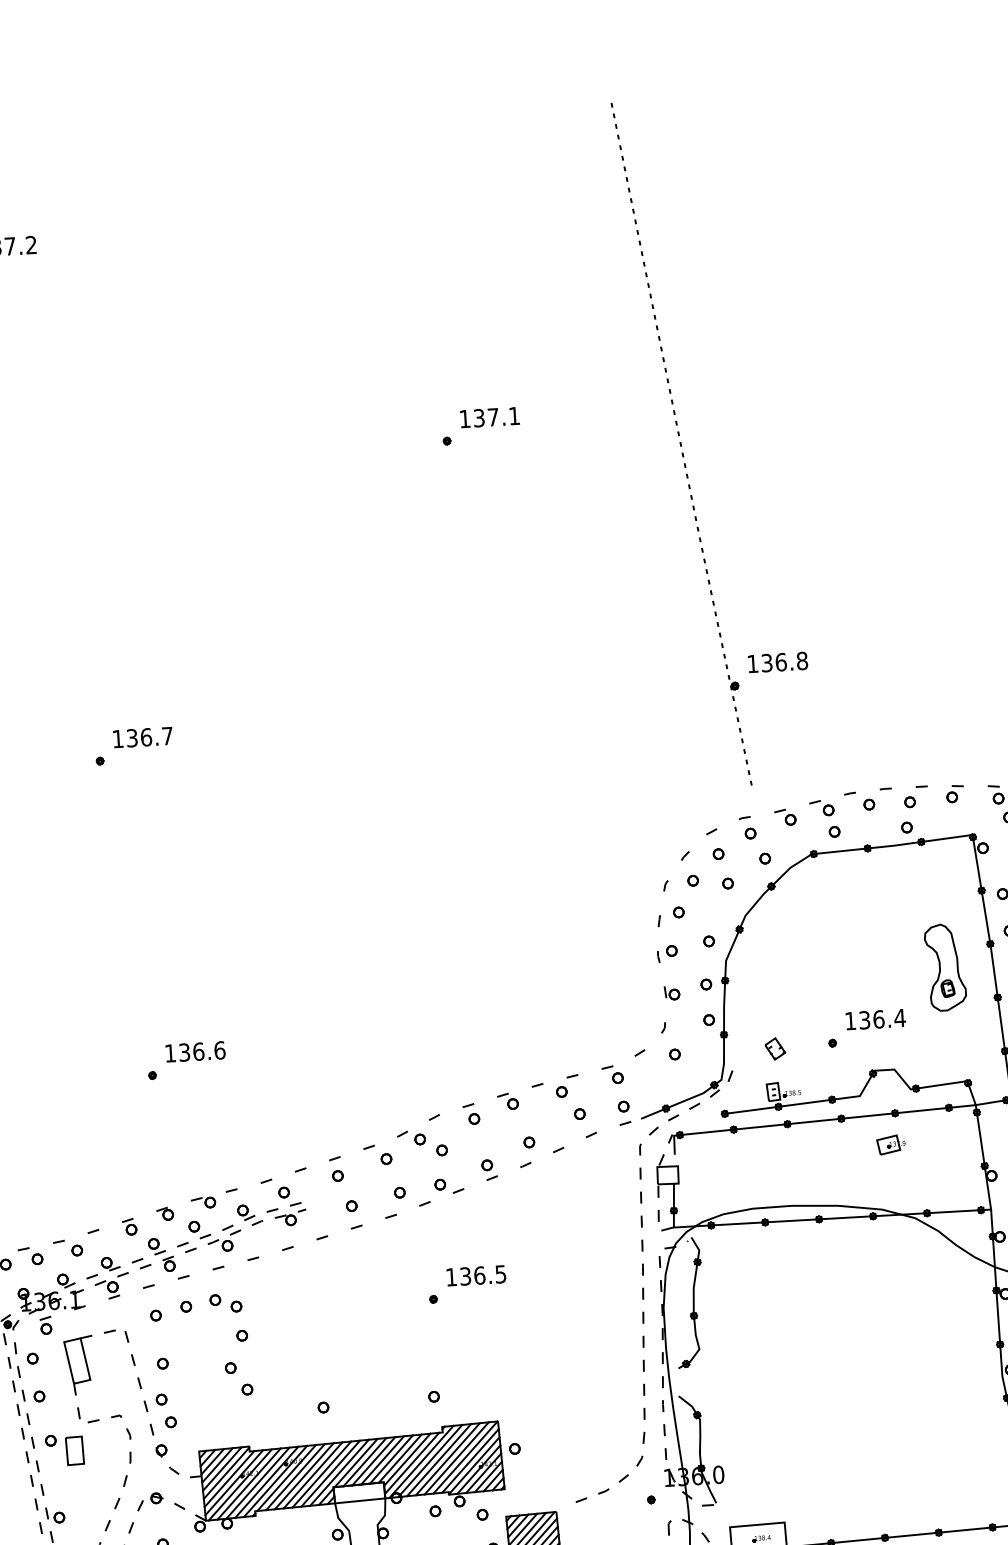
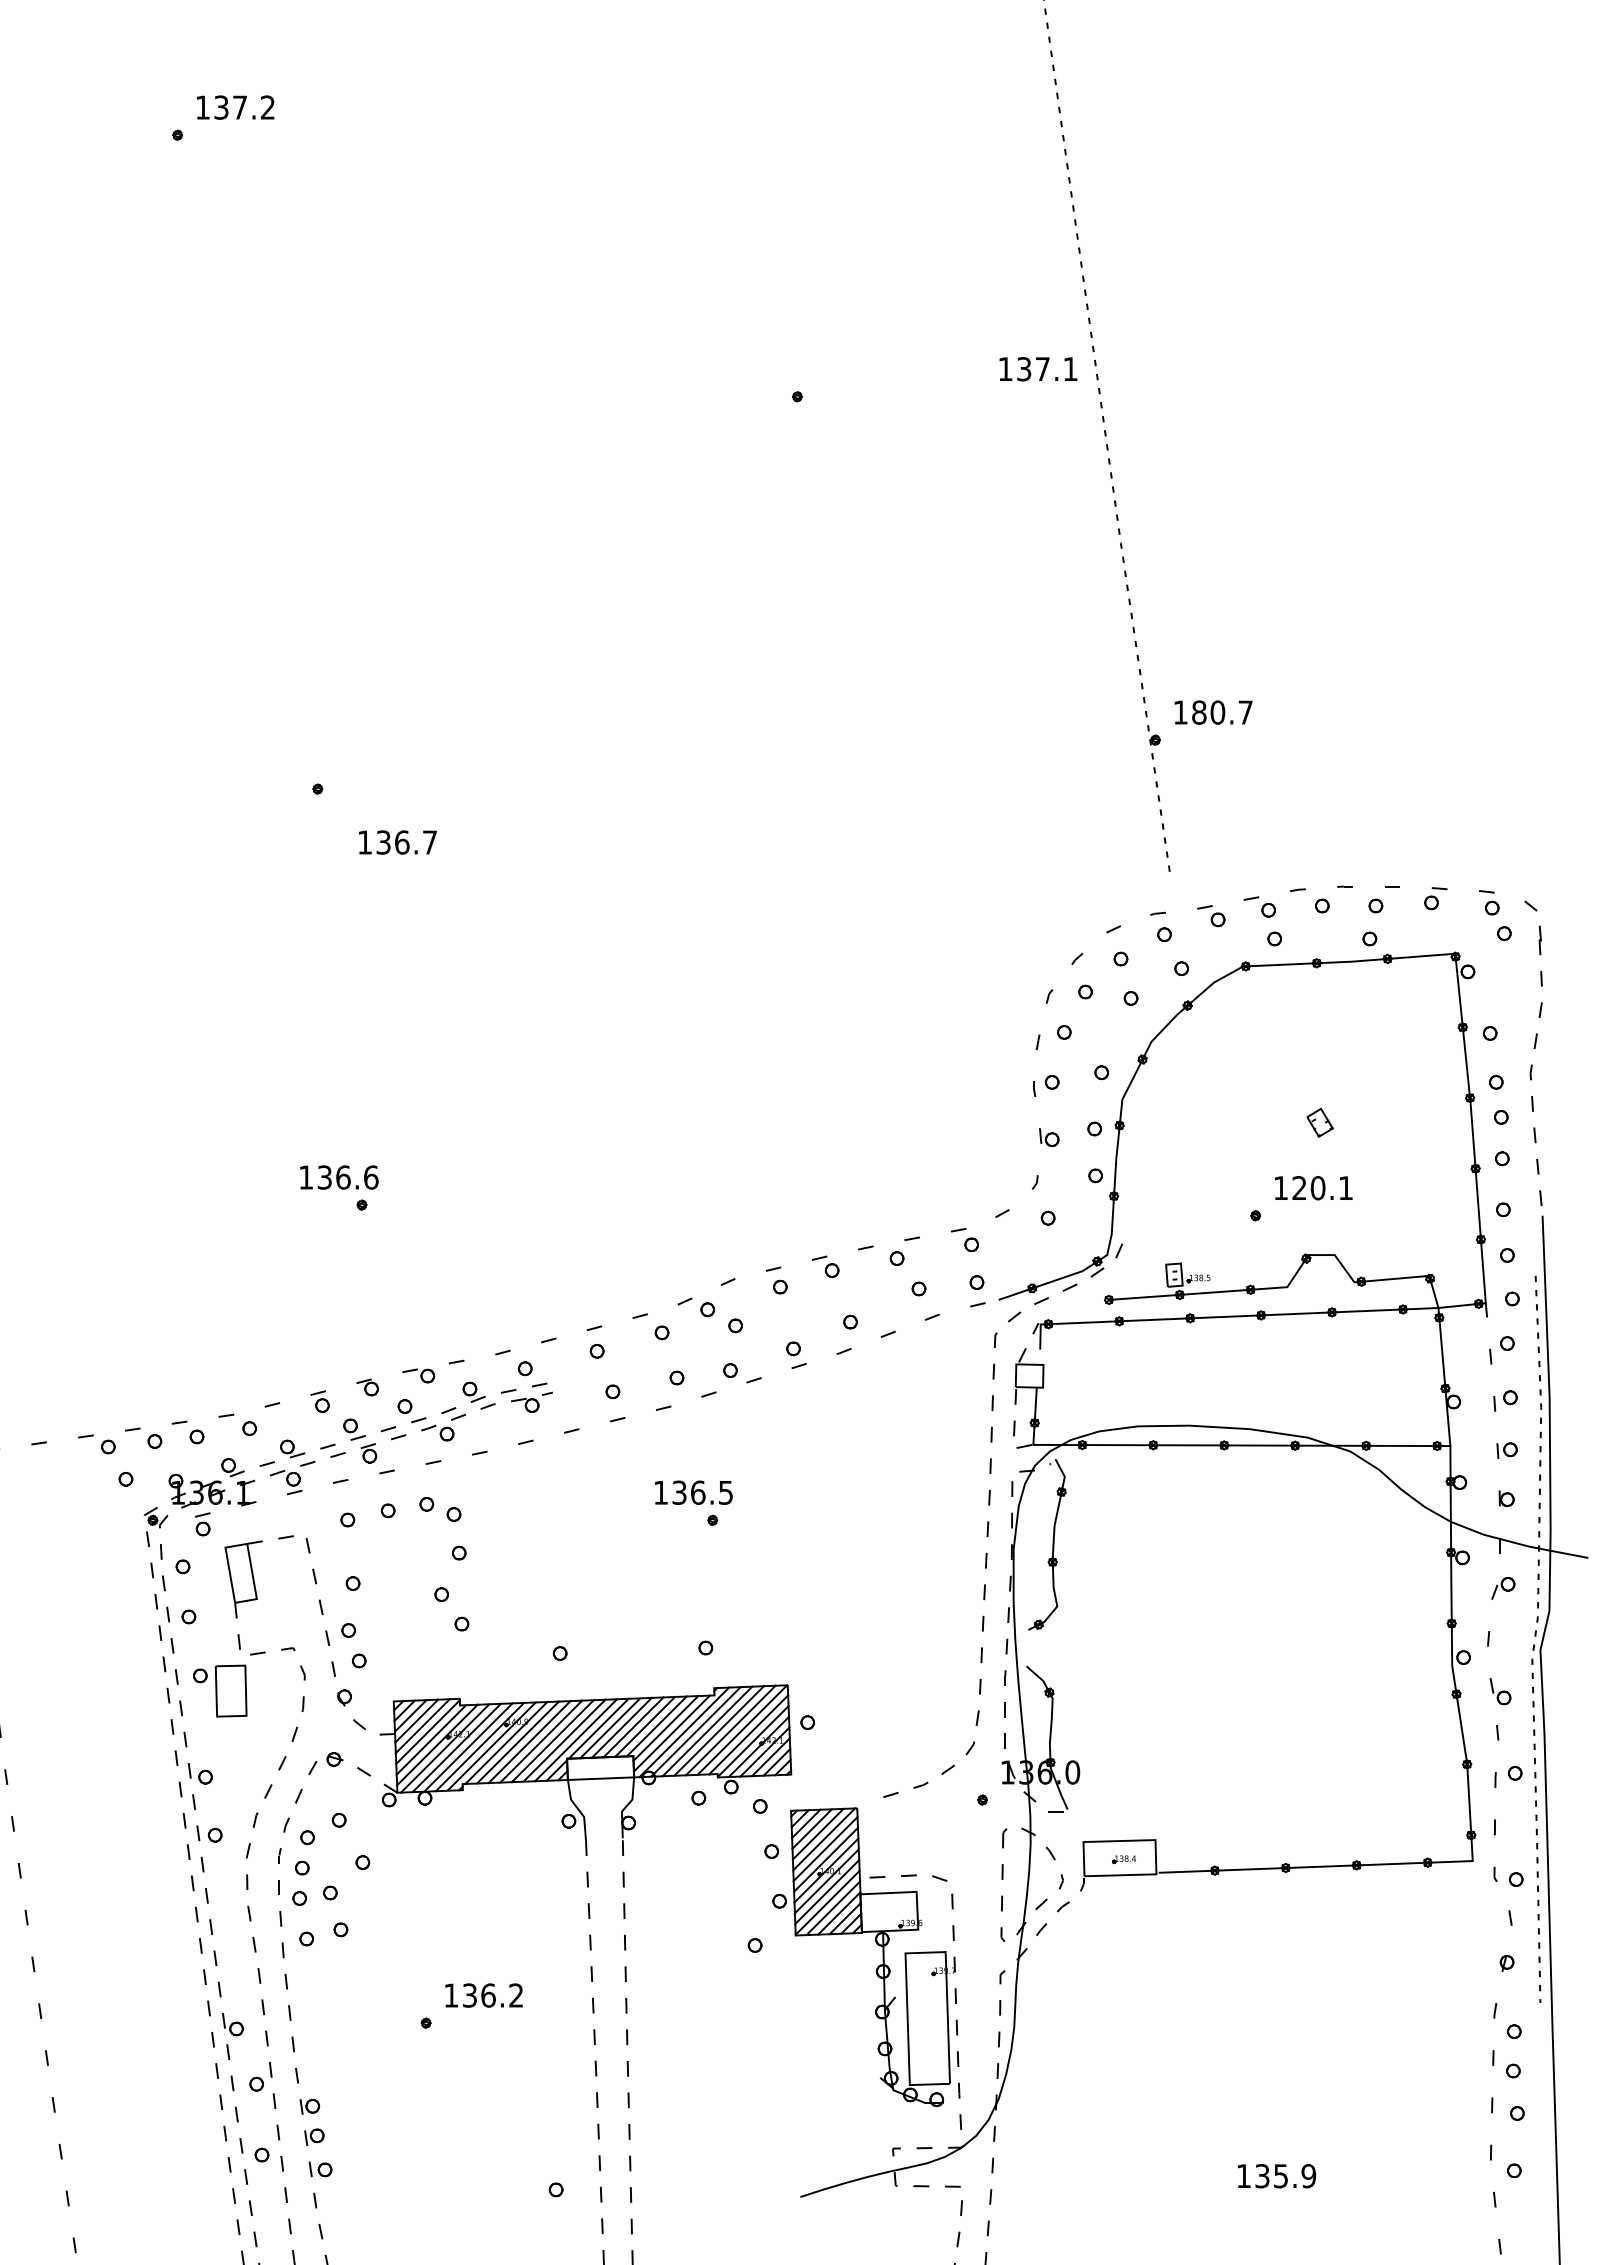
text: (490, 417) -> (1038, 369), moved
text: (784, 662) -> (1222, 712), 136.8 -> 180.7
text: (142, 737) -> (397, 842), moved
part: (945, 966) -> (1409, 1124), removed
text: (882, 1019) -> (1322, 1188), 136.4 -> 120.1
part: (774, 1048) -> (1319, 1122), moved
text: (195, 1051) -> (339, 1177), moved
part: (891, 1144) -> (1324, 1353), removed
text: (476, 1275) -> (693, 1492), moved
part: (74, 1450) -> (230, 1690), size x1.4

